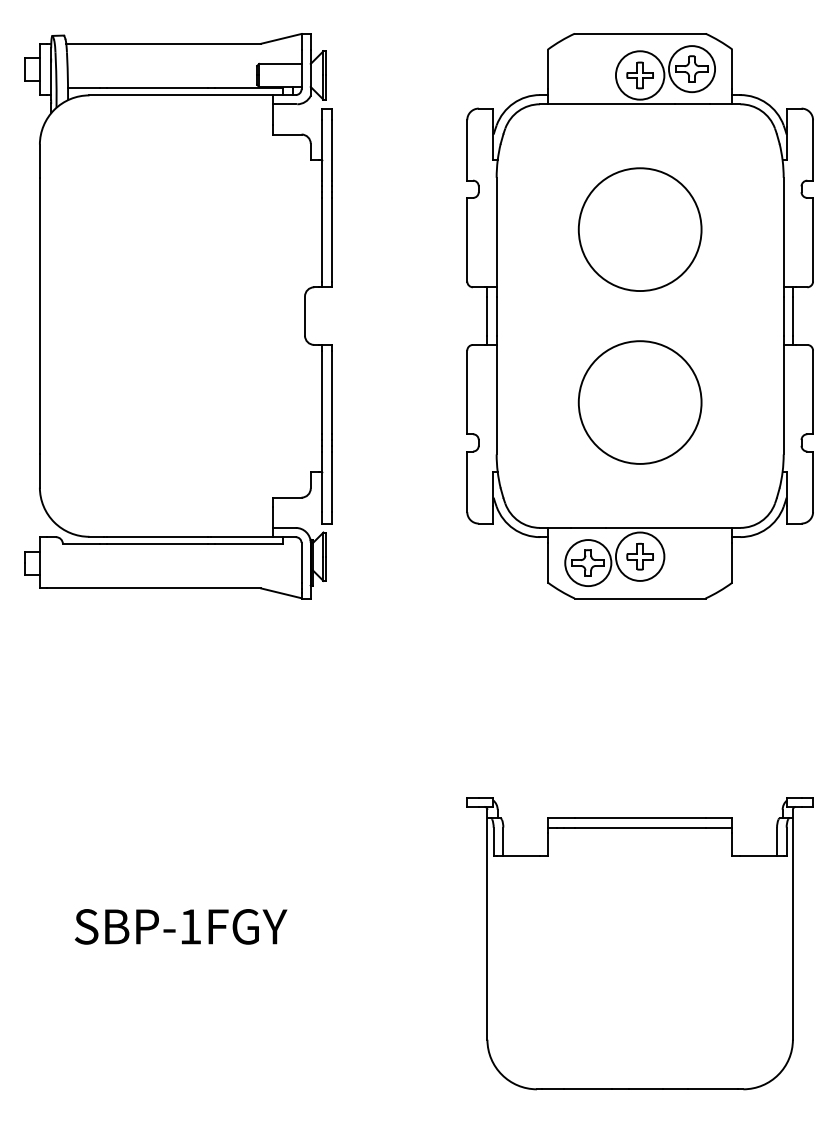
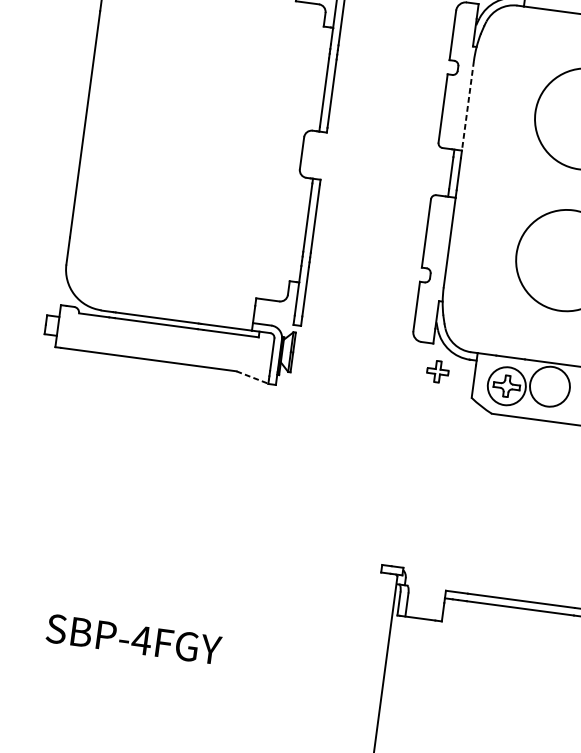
line: (496, 232) -> (467, 105), solid -> dashed
part: (639, 556) -> (437, 371), moved
line: (281, 593) -> (252, 377), solid -> dashed
text: (190, 926) -> (141, 640), SBP-1FGY -> SBP-4FGY

